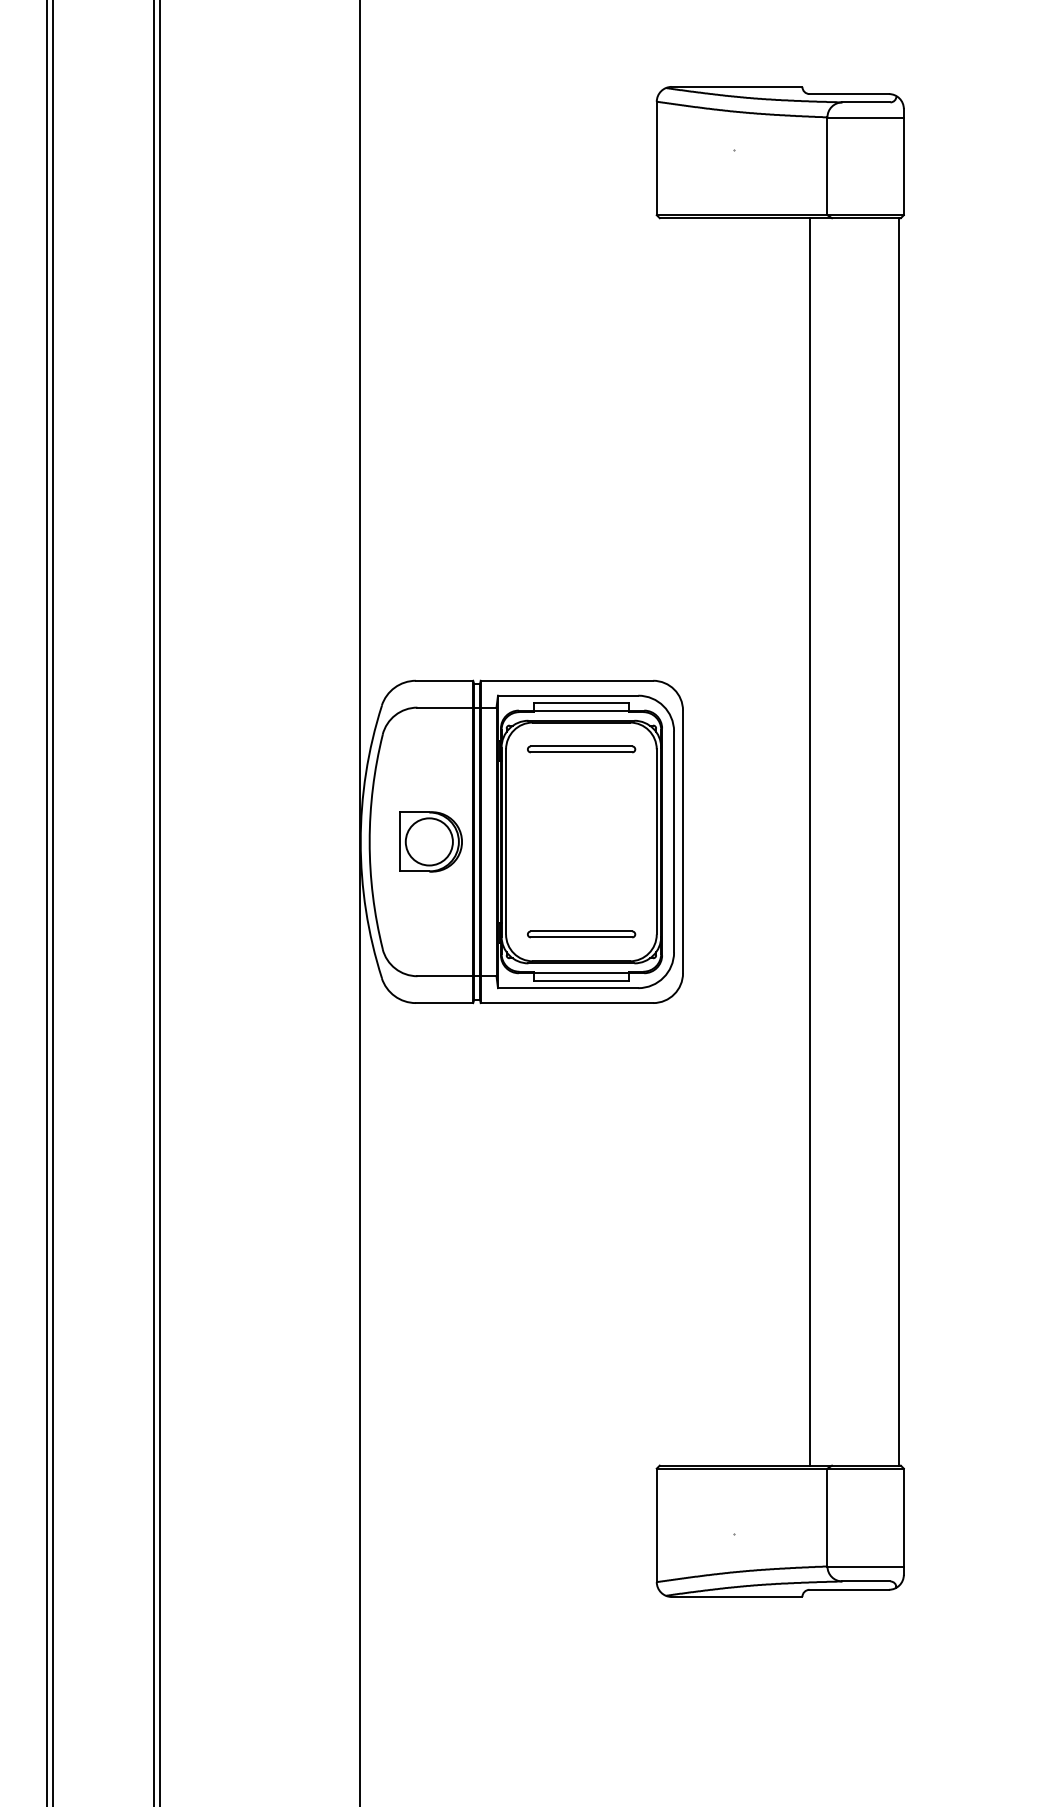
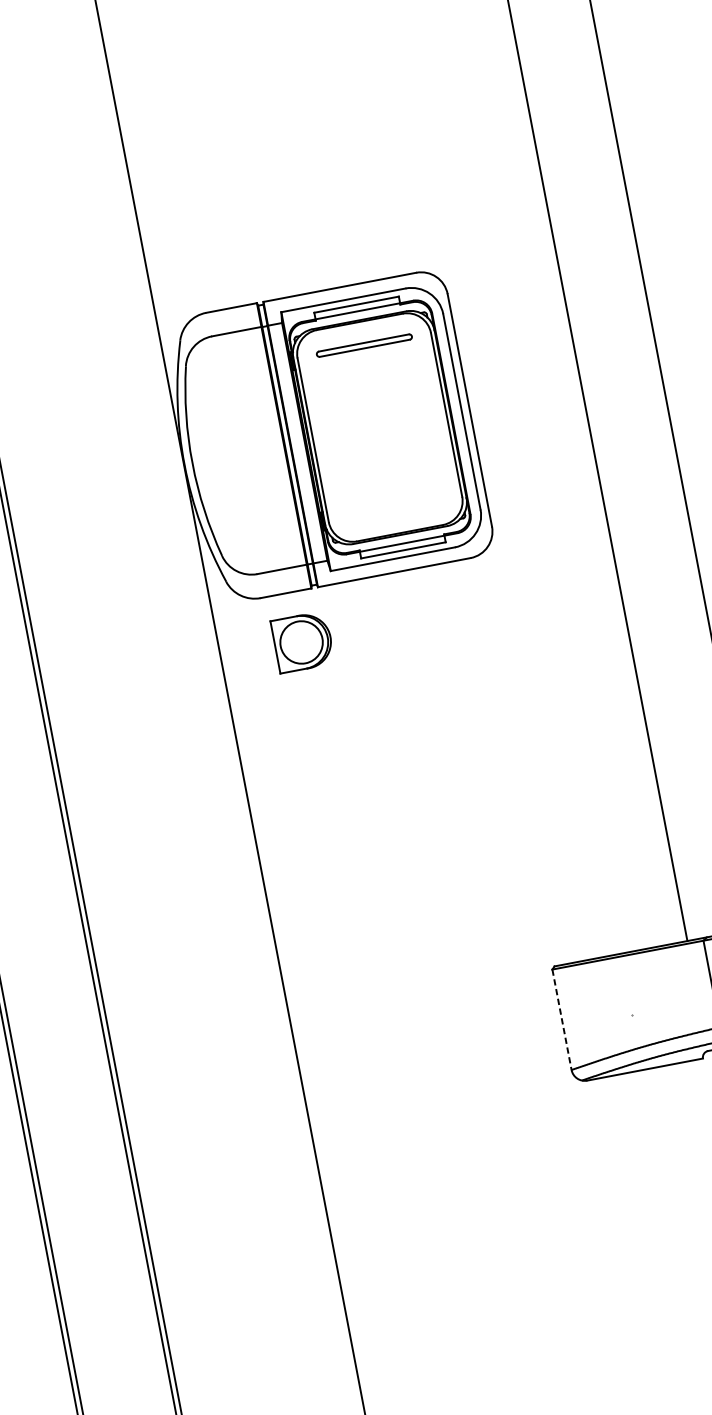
part: (430, 841) -> (302, 641), moved
part: (581, 934) -> (395, 509), removed
line: (656, 1525) -> (561, 1019), solid -> dashed

